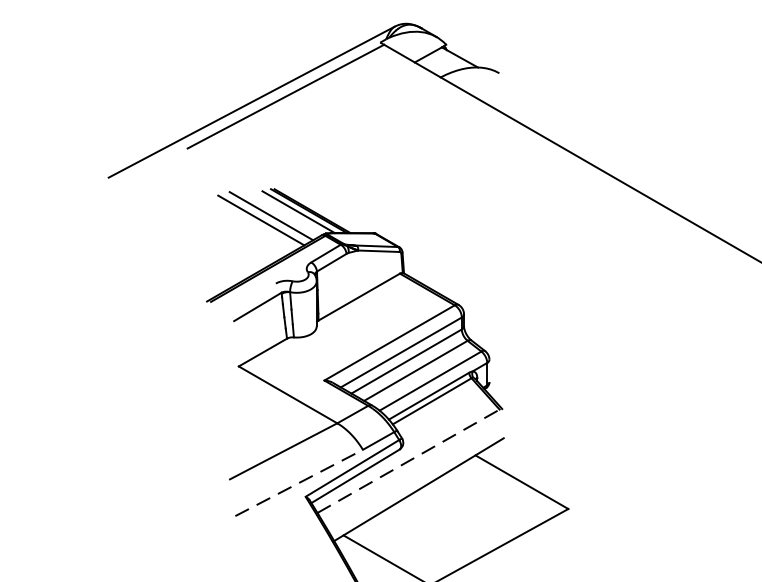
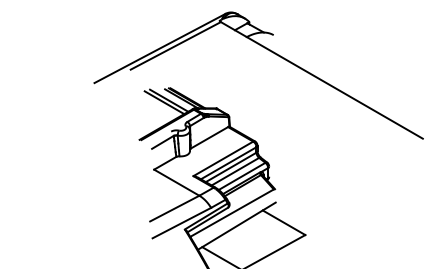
line: (409, 459) -> (232, 212), dashed -> solid
line: (298, 483) -> (181, 223), dashed -> solid

